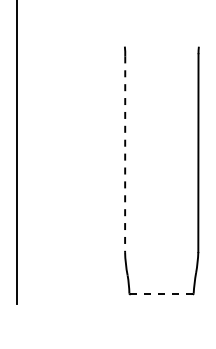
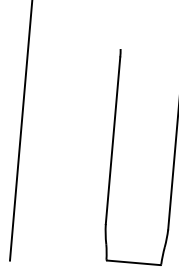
line: (125, 154) -> (113, 140), dashed -> solid
line: (162, 294) -> (134, 262), dashed -> solid

